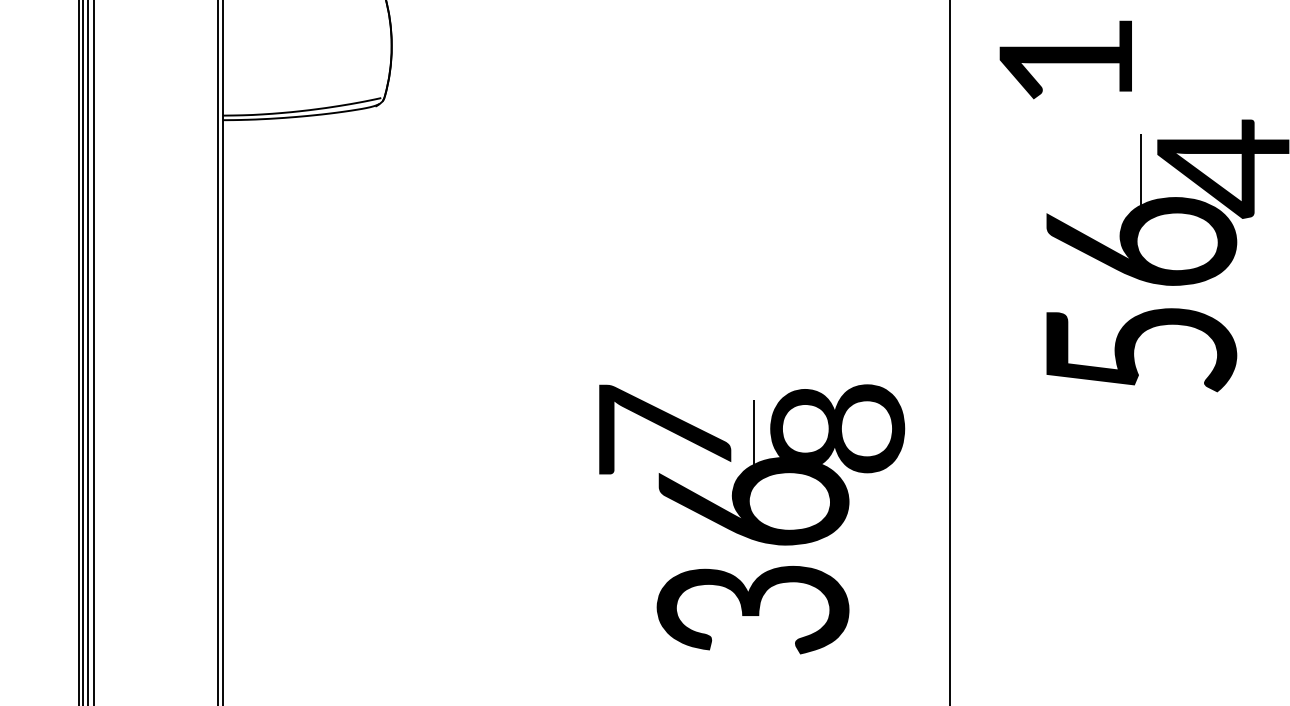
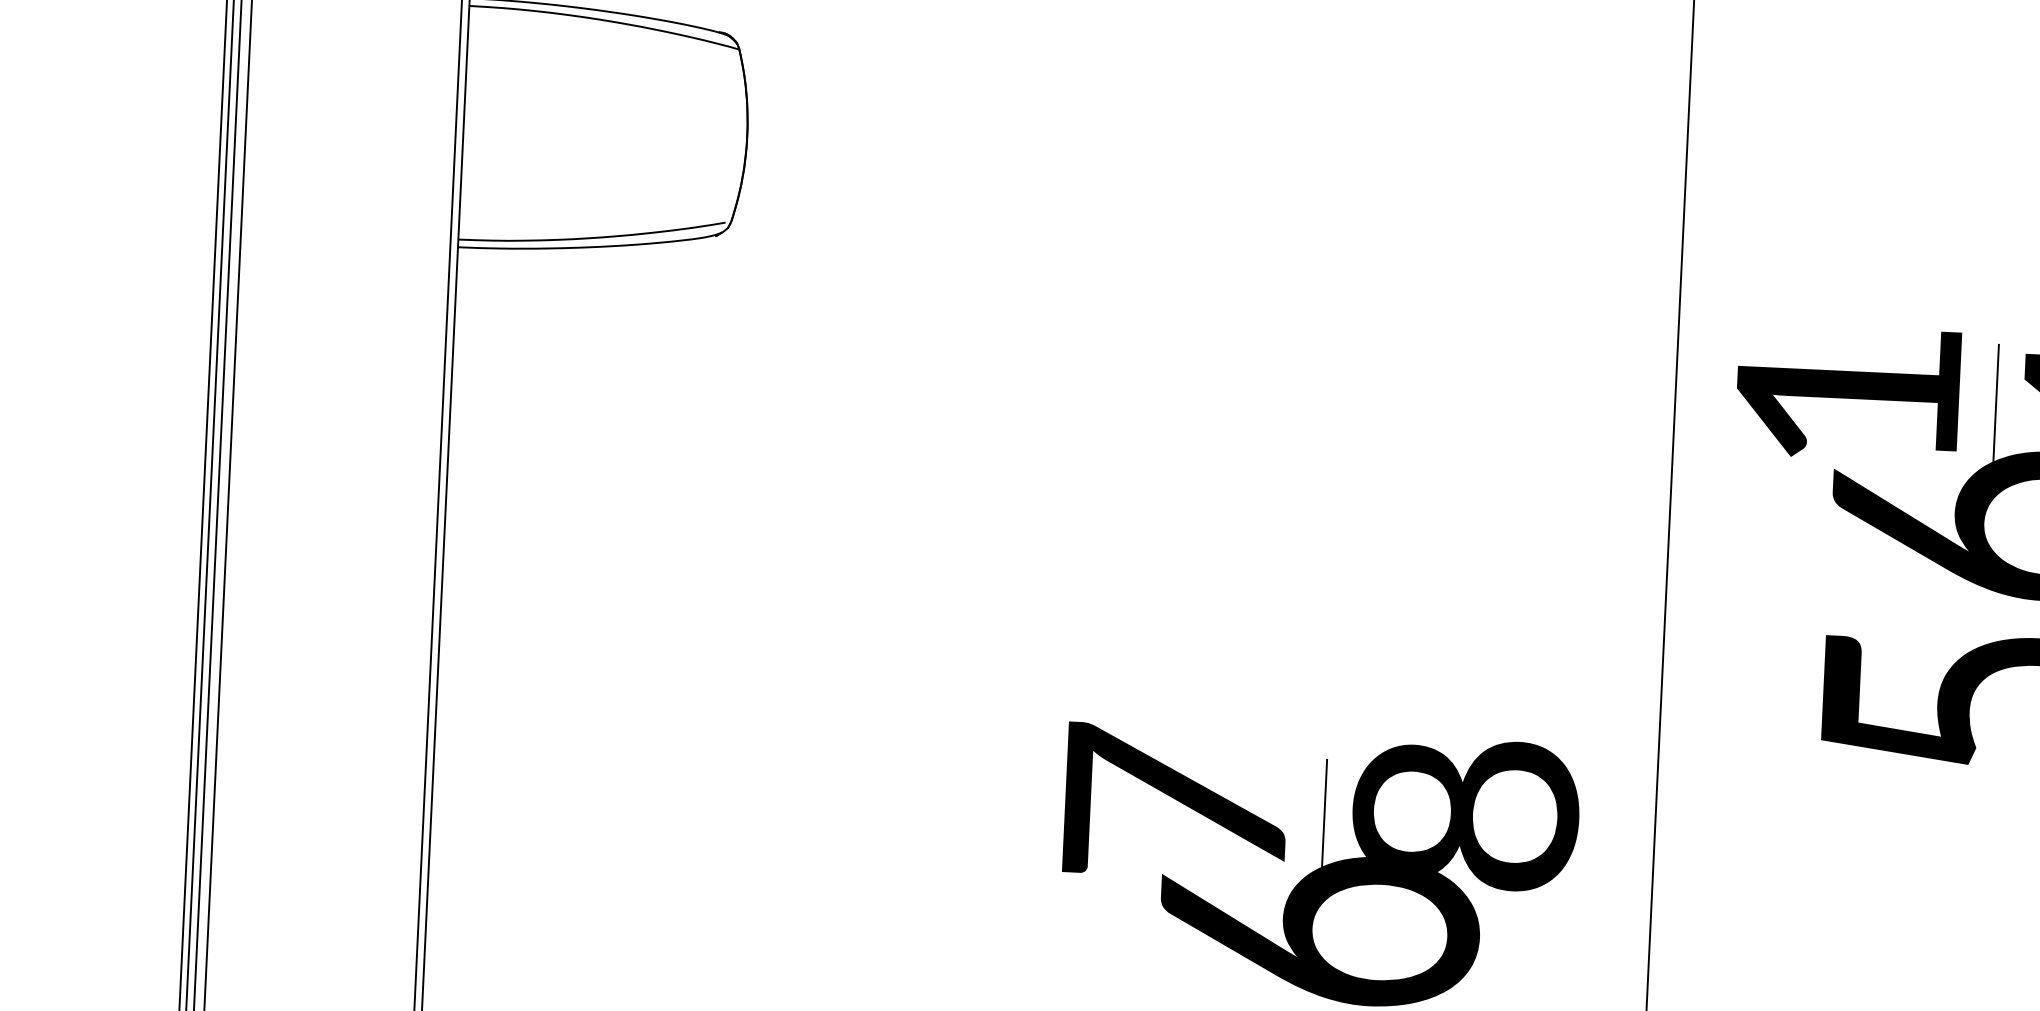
text: (1065, 59) -> (1847, 392), moved

